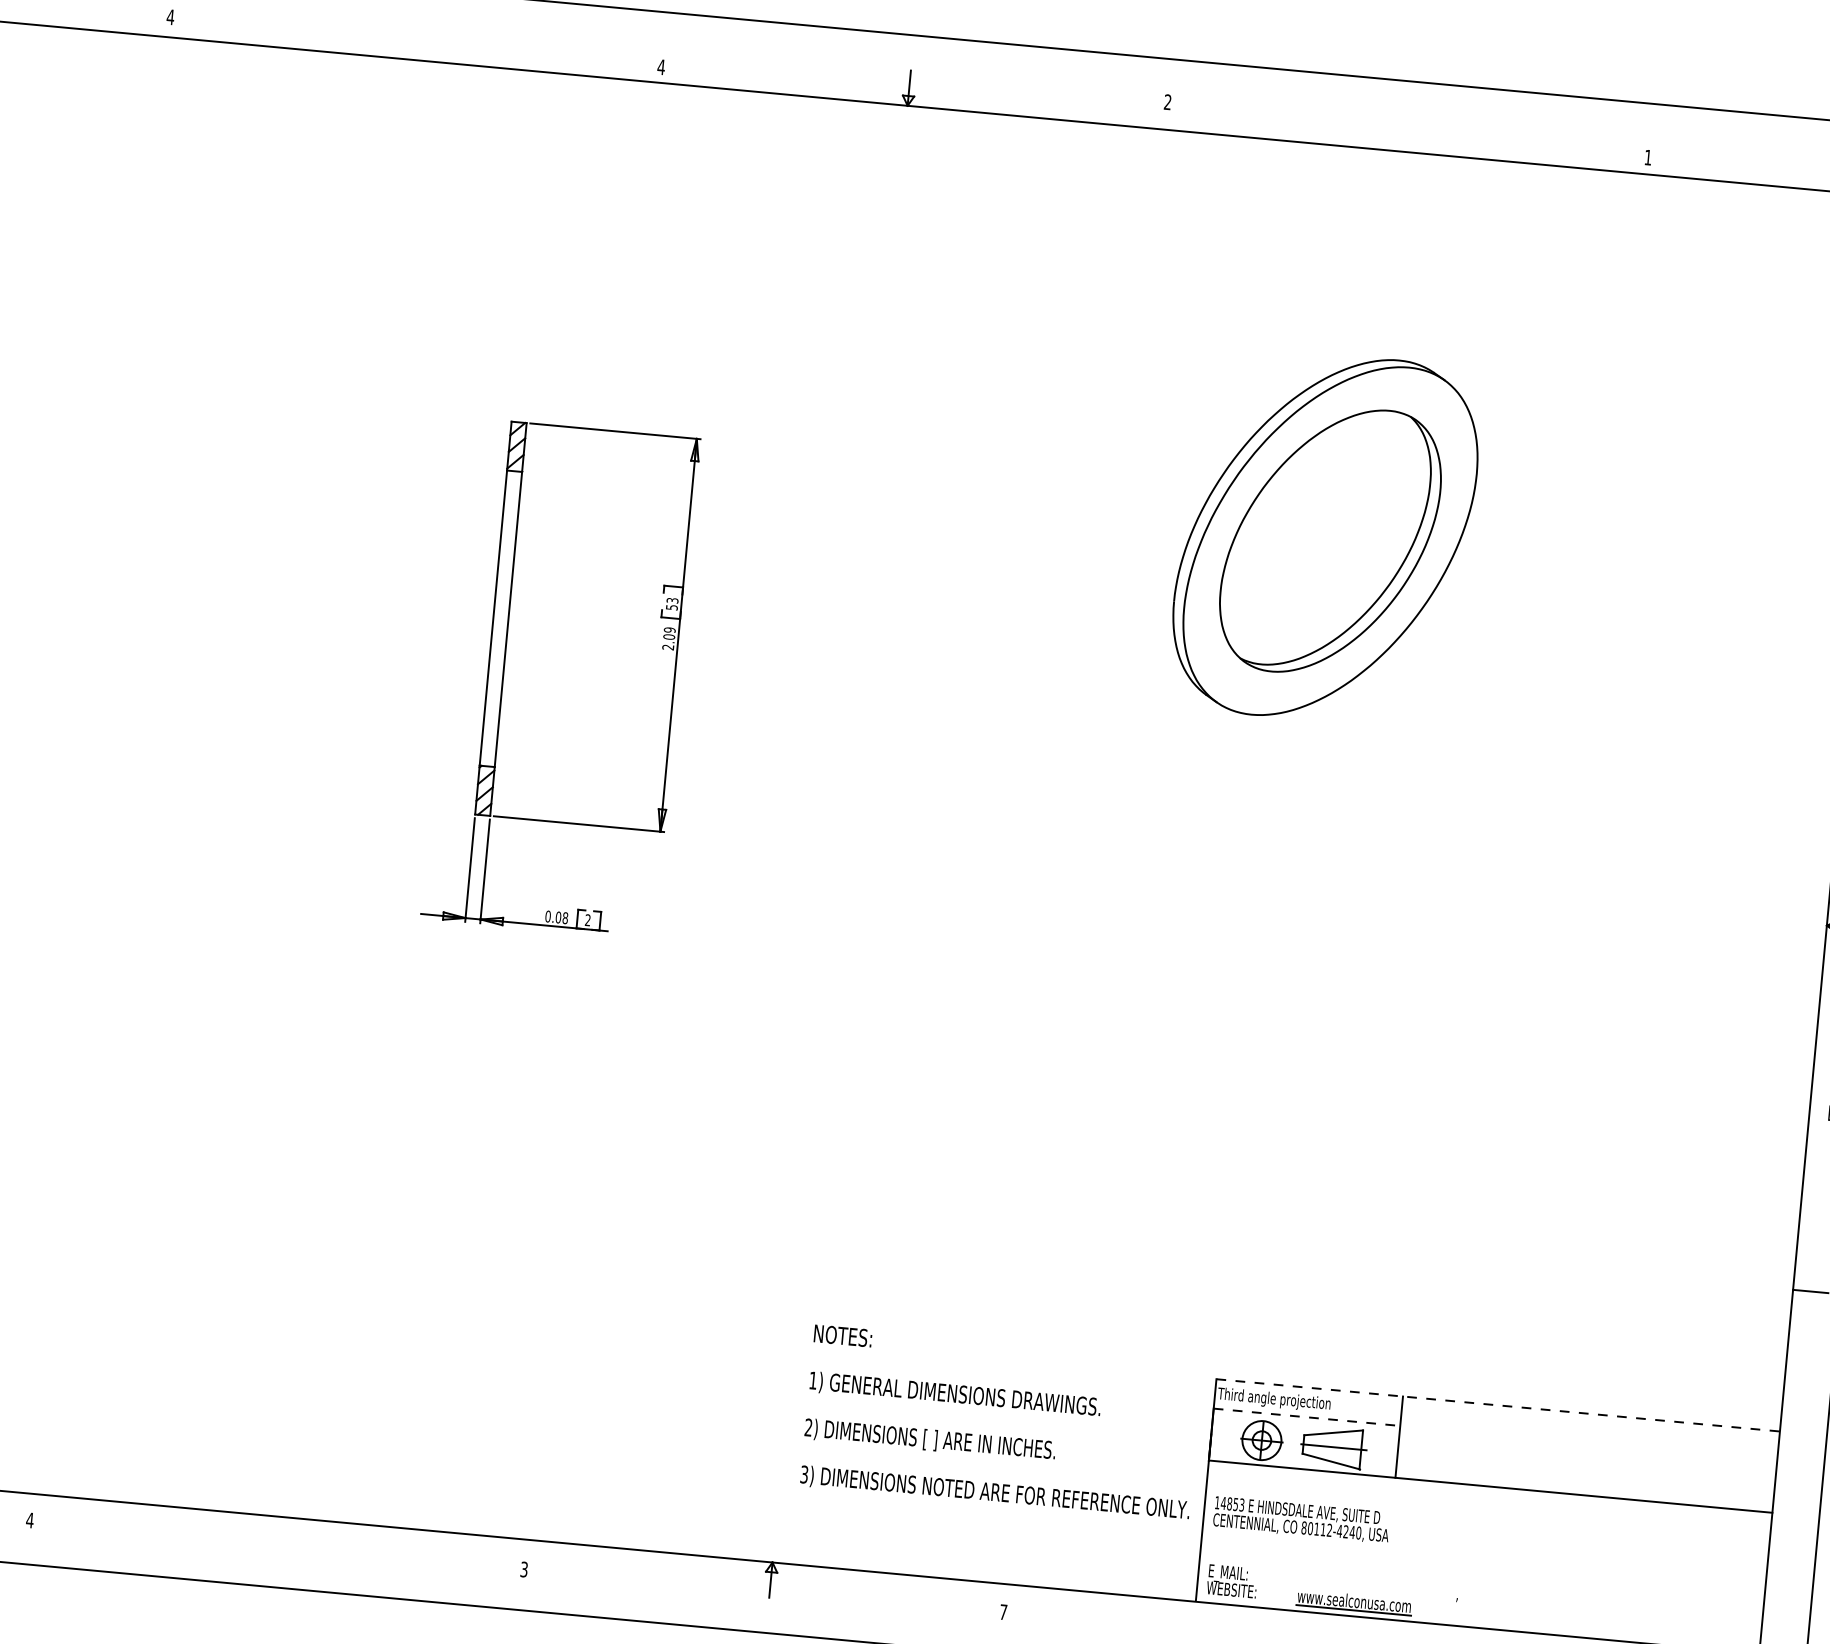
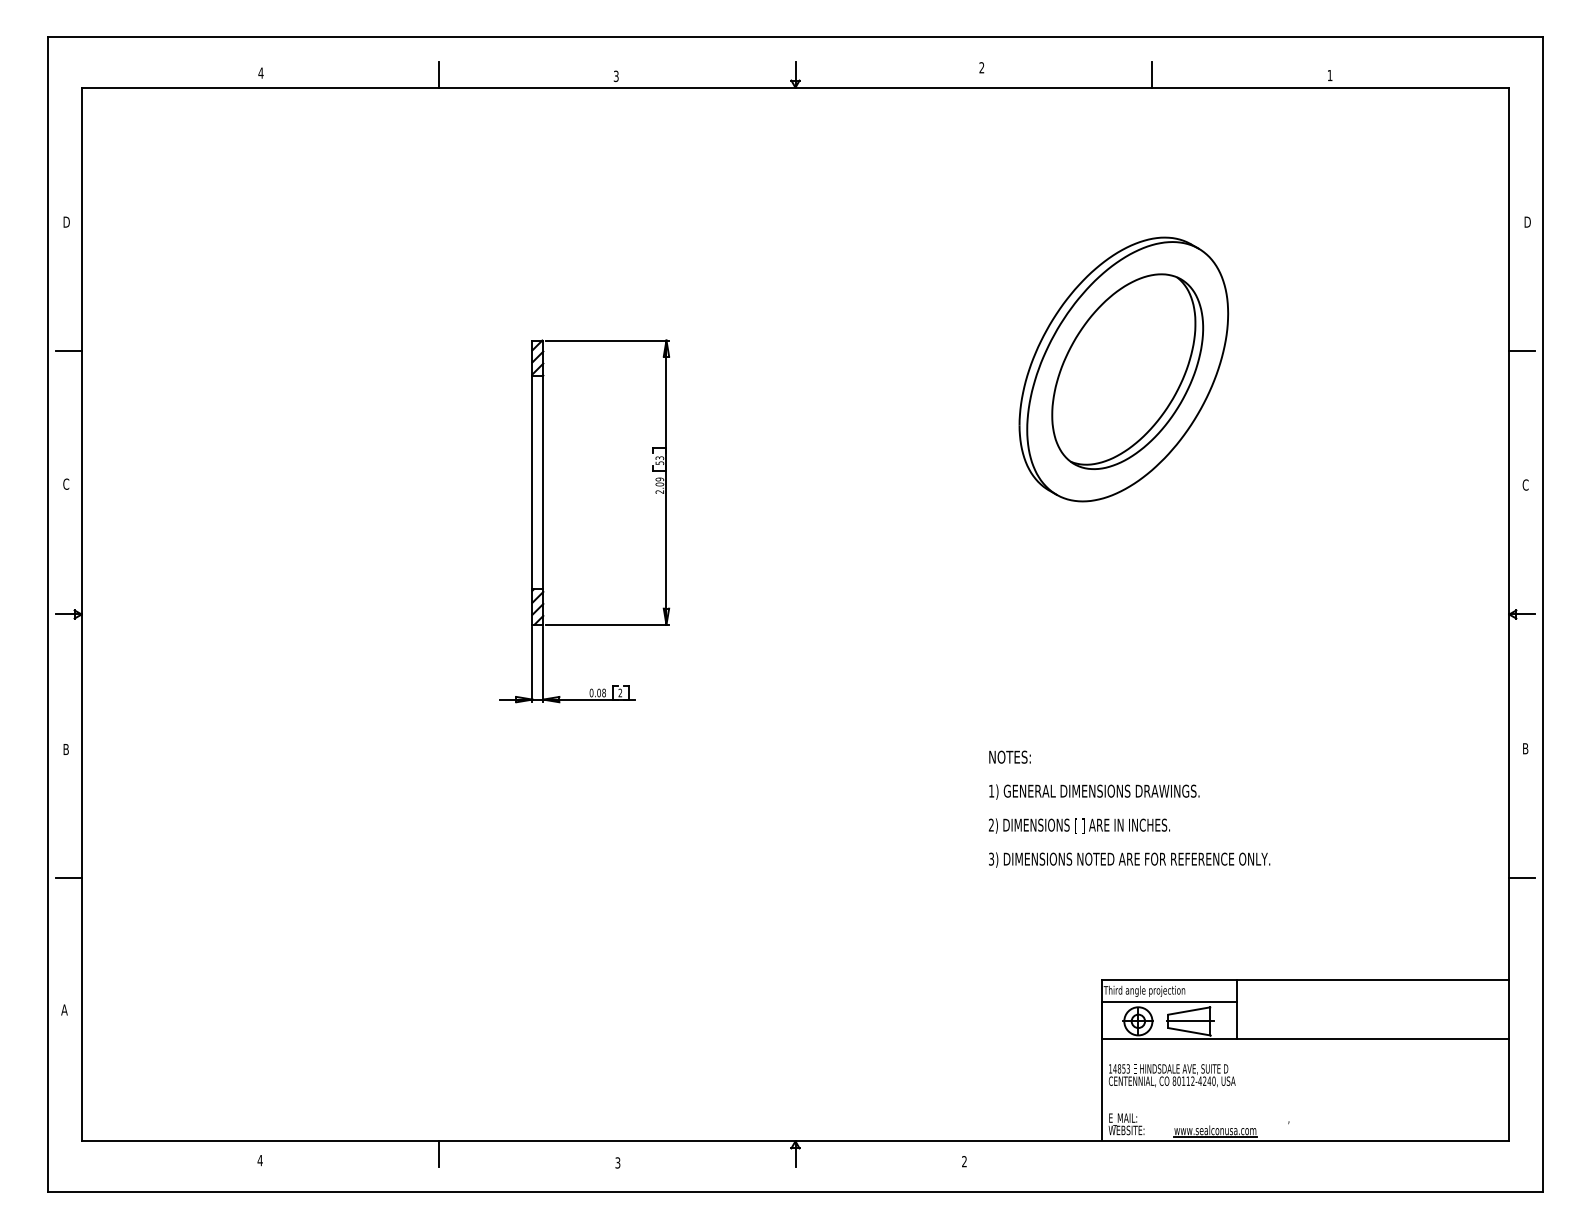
line: (415, 41) -> (438, 74), added
text: (660, 67) -> (615, 76), 4 -> 3
line: (1402, 133) -> (1152, 74), added
line: (1498, 1405) -> (1305, 980), dashed -> solid
line: (1307, 1417) -> (1169, 1001), dashed -> solid
text: (1001, 1422) -> (1129, 808), moved
line: (277, 1533) -> (438, 1153), added
text: (1003, 1612) -> (964, 1161), 7 -> 2

